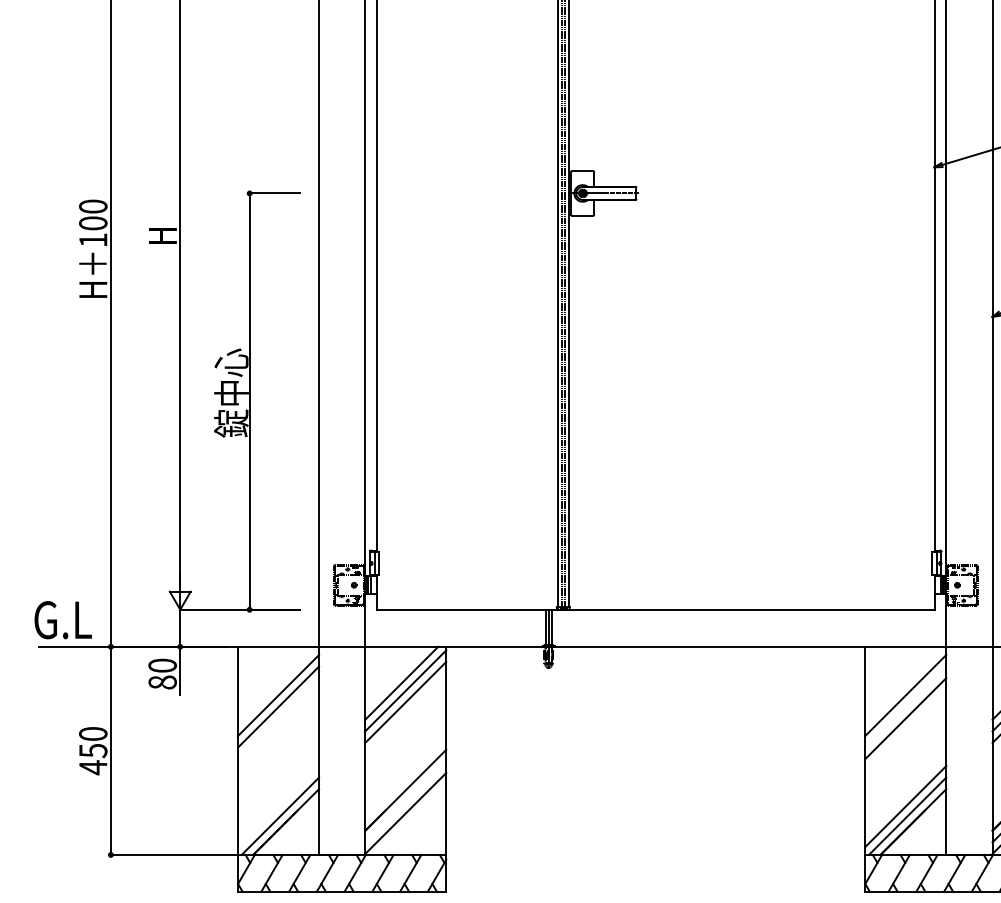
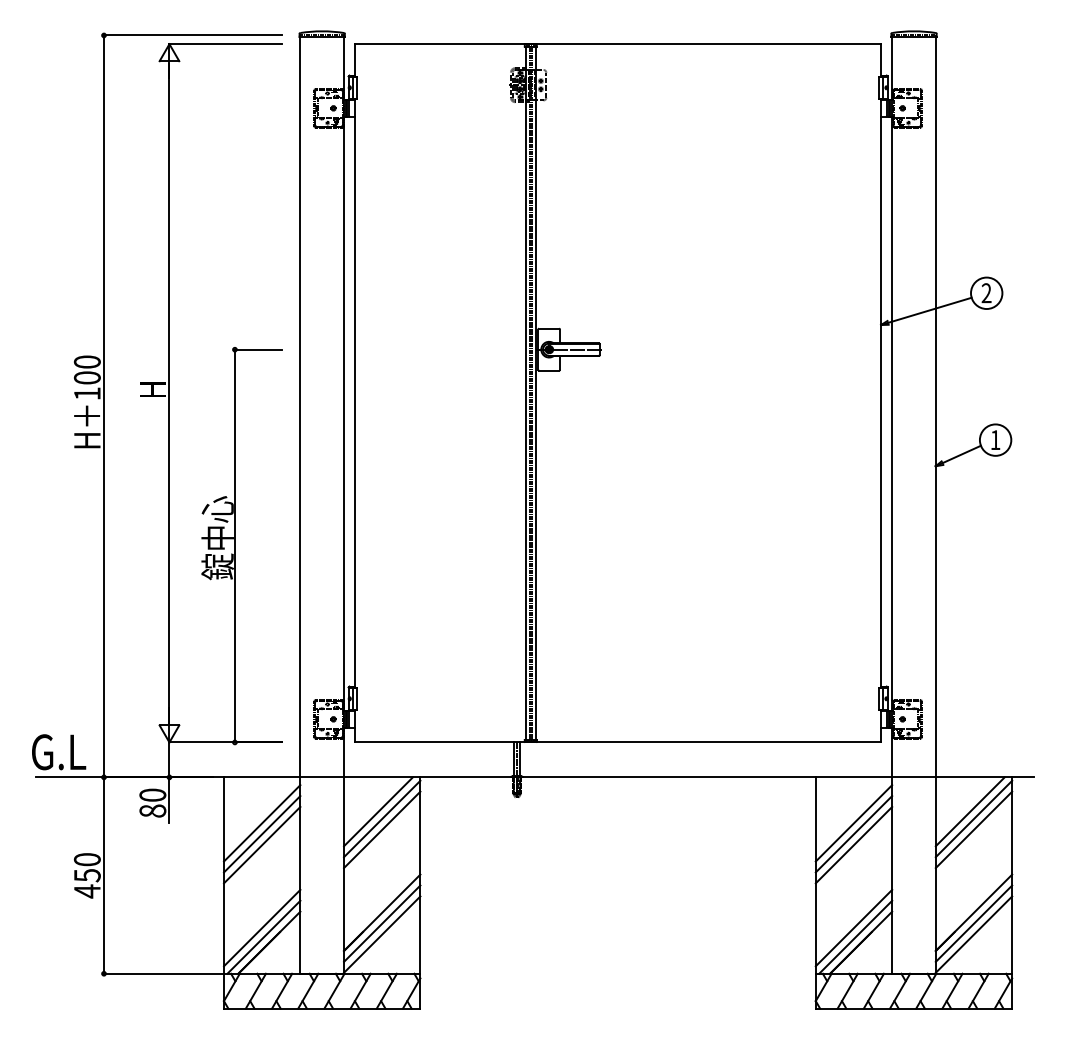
line: (905, 707) -> (853, 834), added
line: (278, 717) -> (262, 844), added
line: (406, 801) -> (382, 923), added
line: (278, 805) -> (262, 927), added

